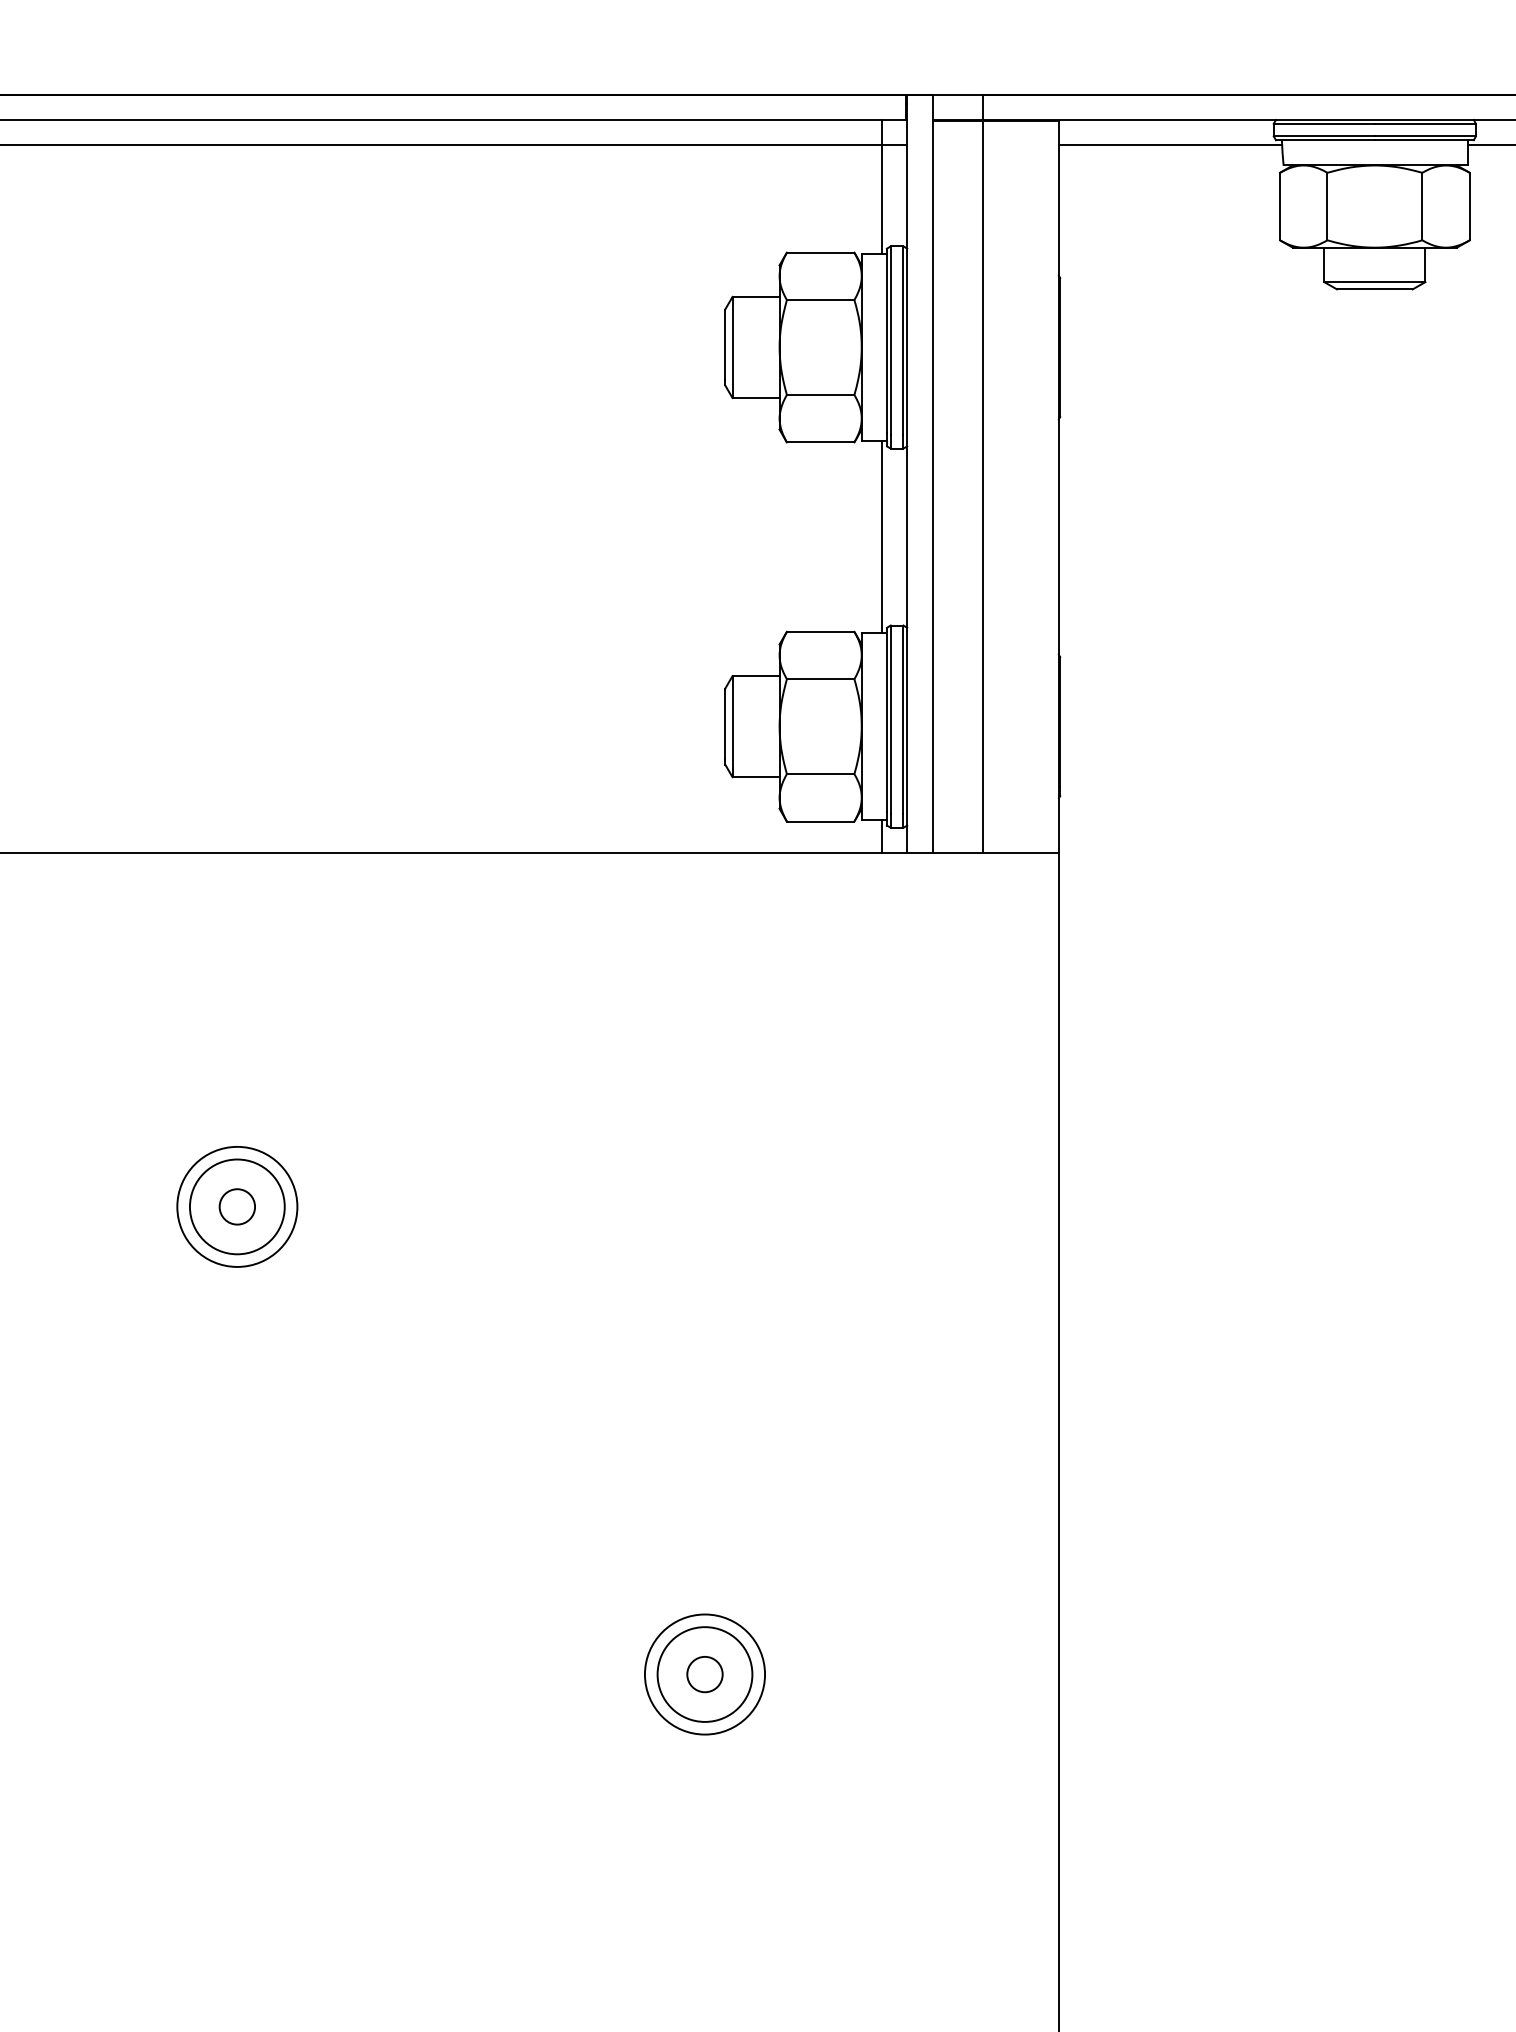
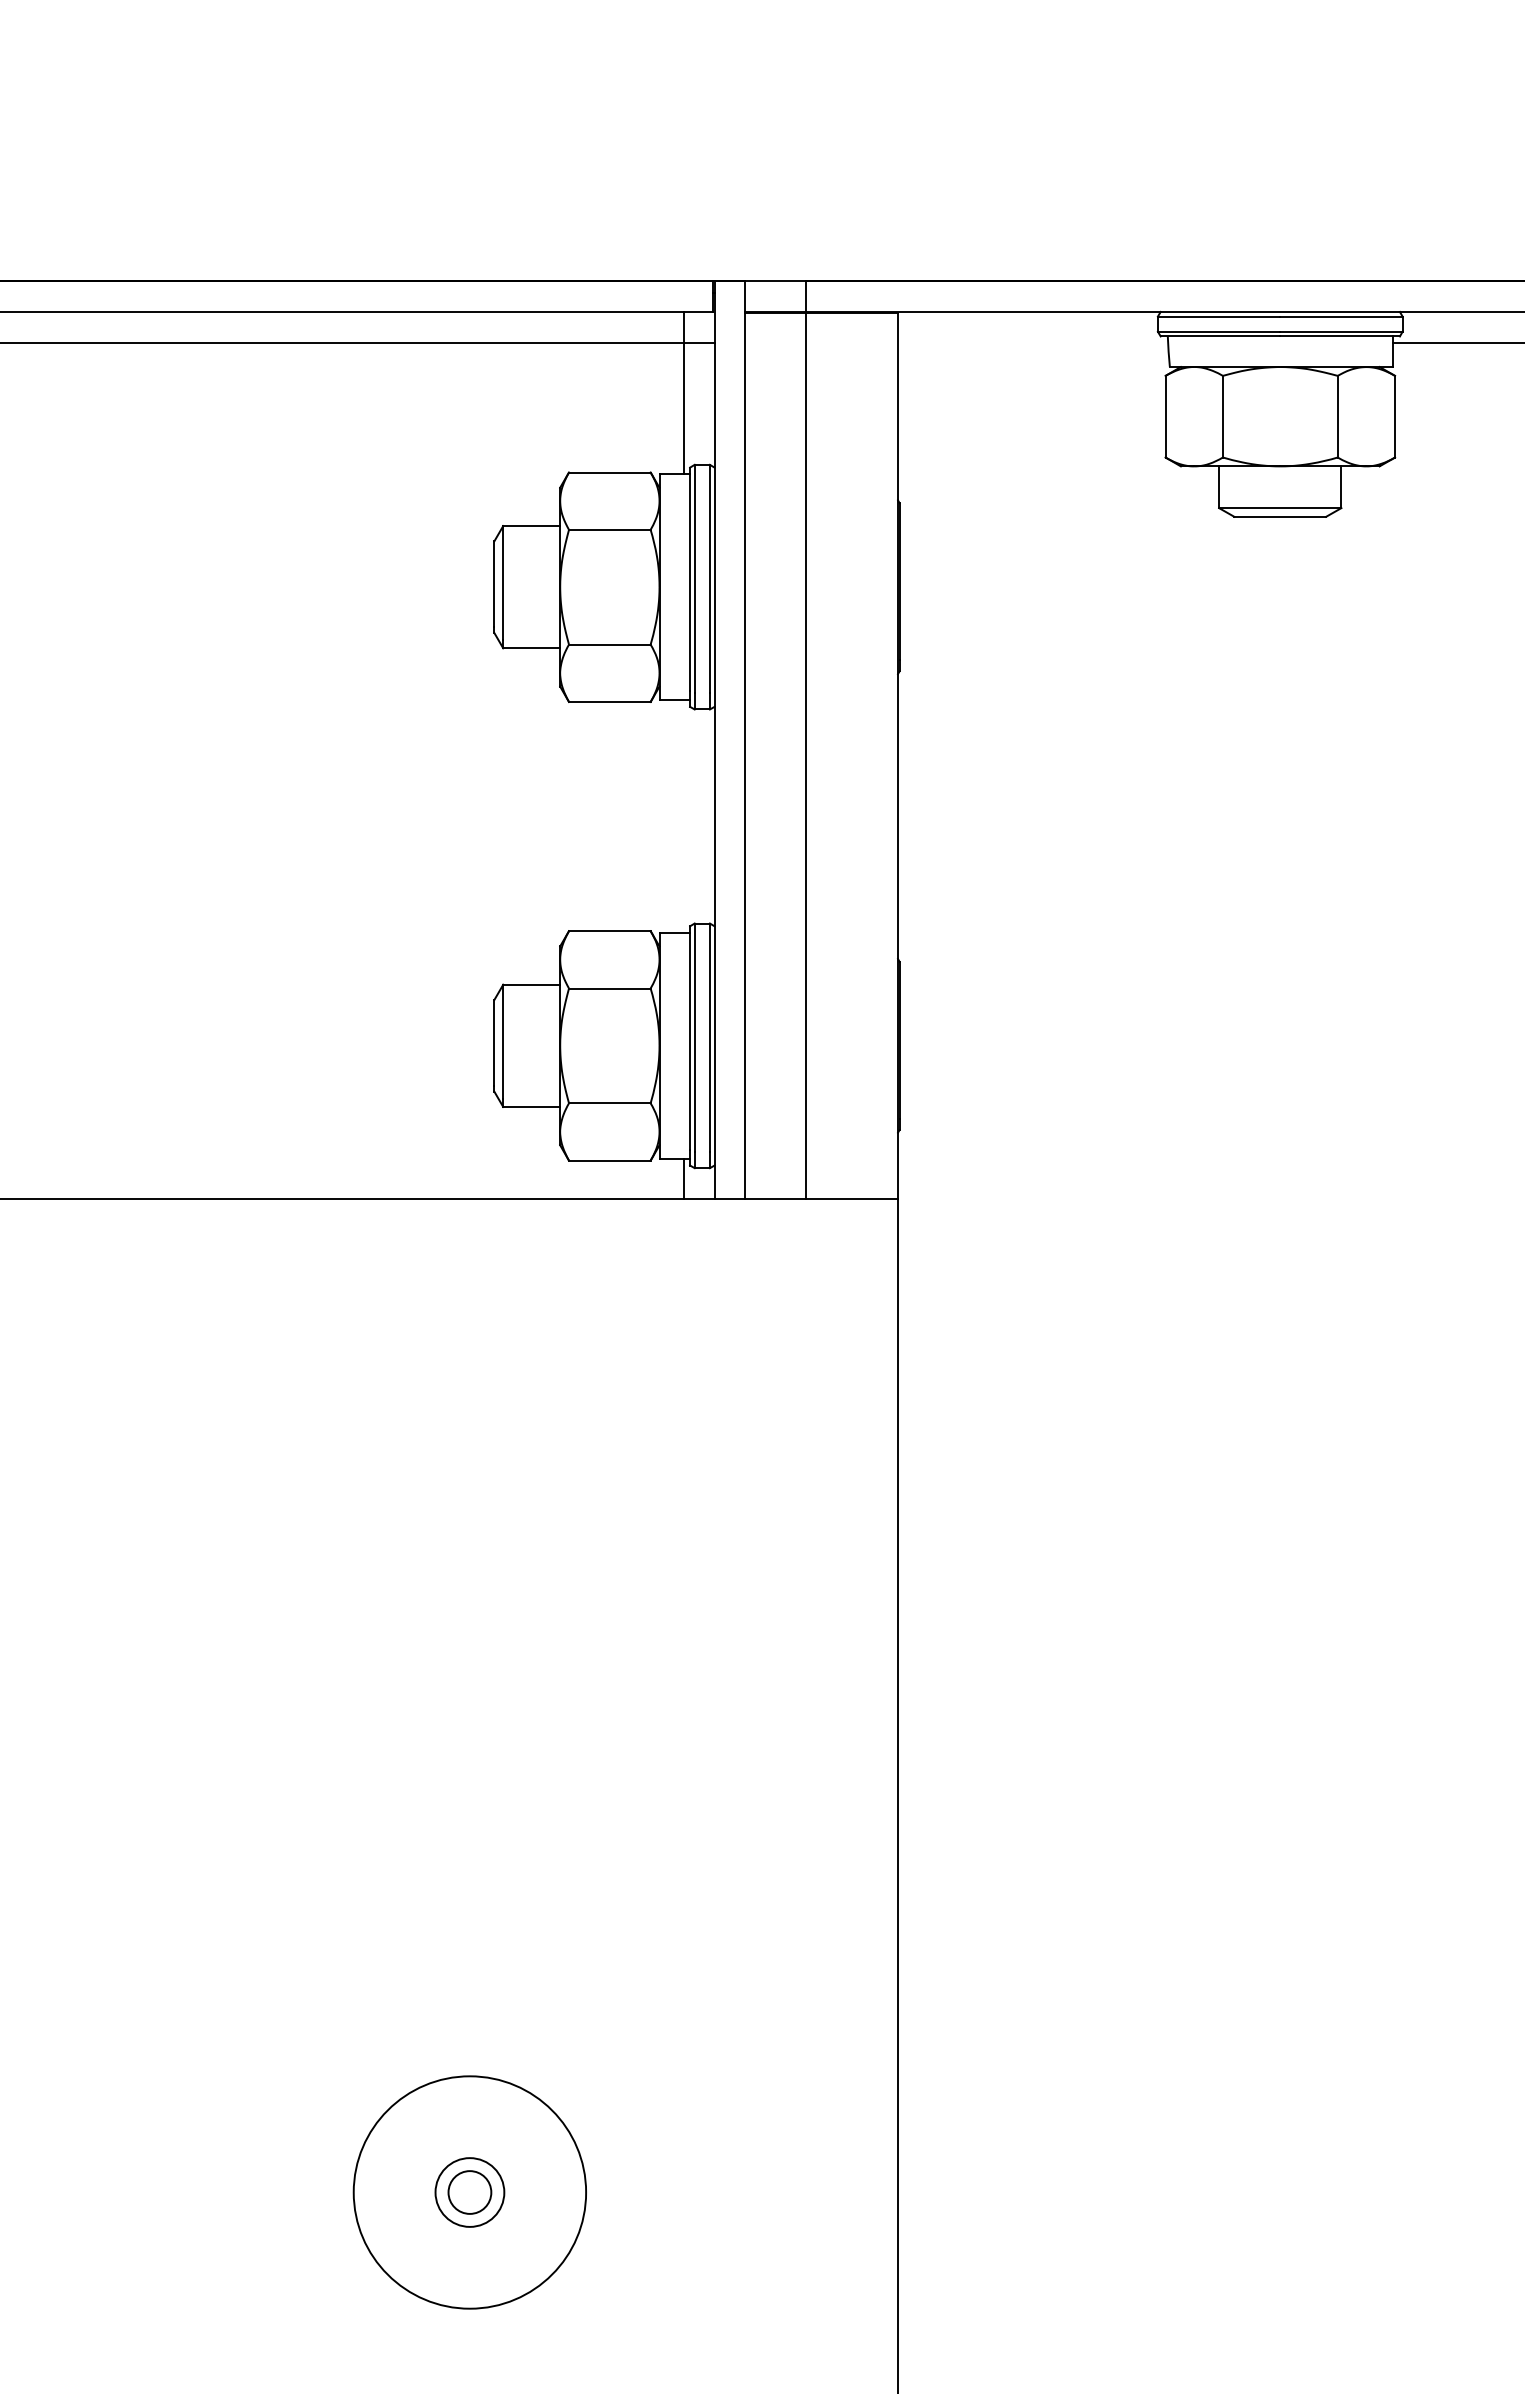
line: (1170, 145) -> (1033, 342), removed
line: (881, 537) -> (683, 817), removed
circle: (704, 1674) -> (469, 2192), size x0.6
circle: (704, 1674) -> (469, 2192), size x1.6

